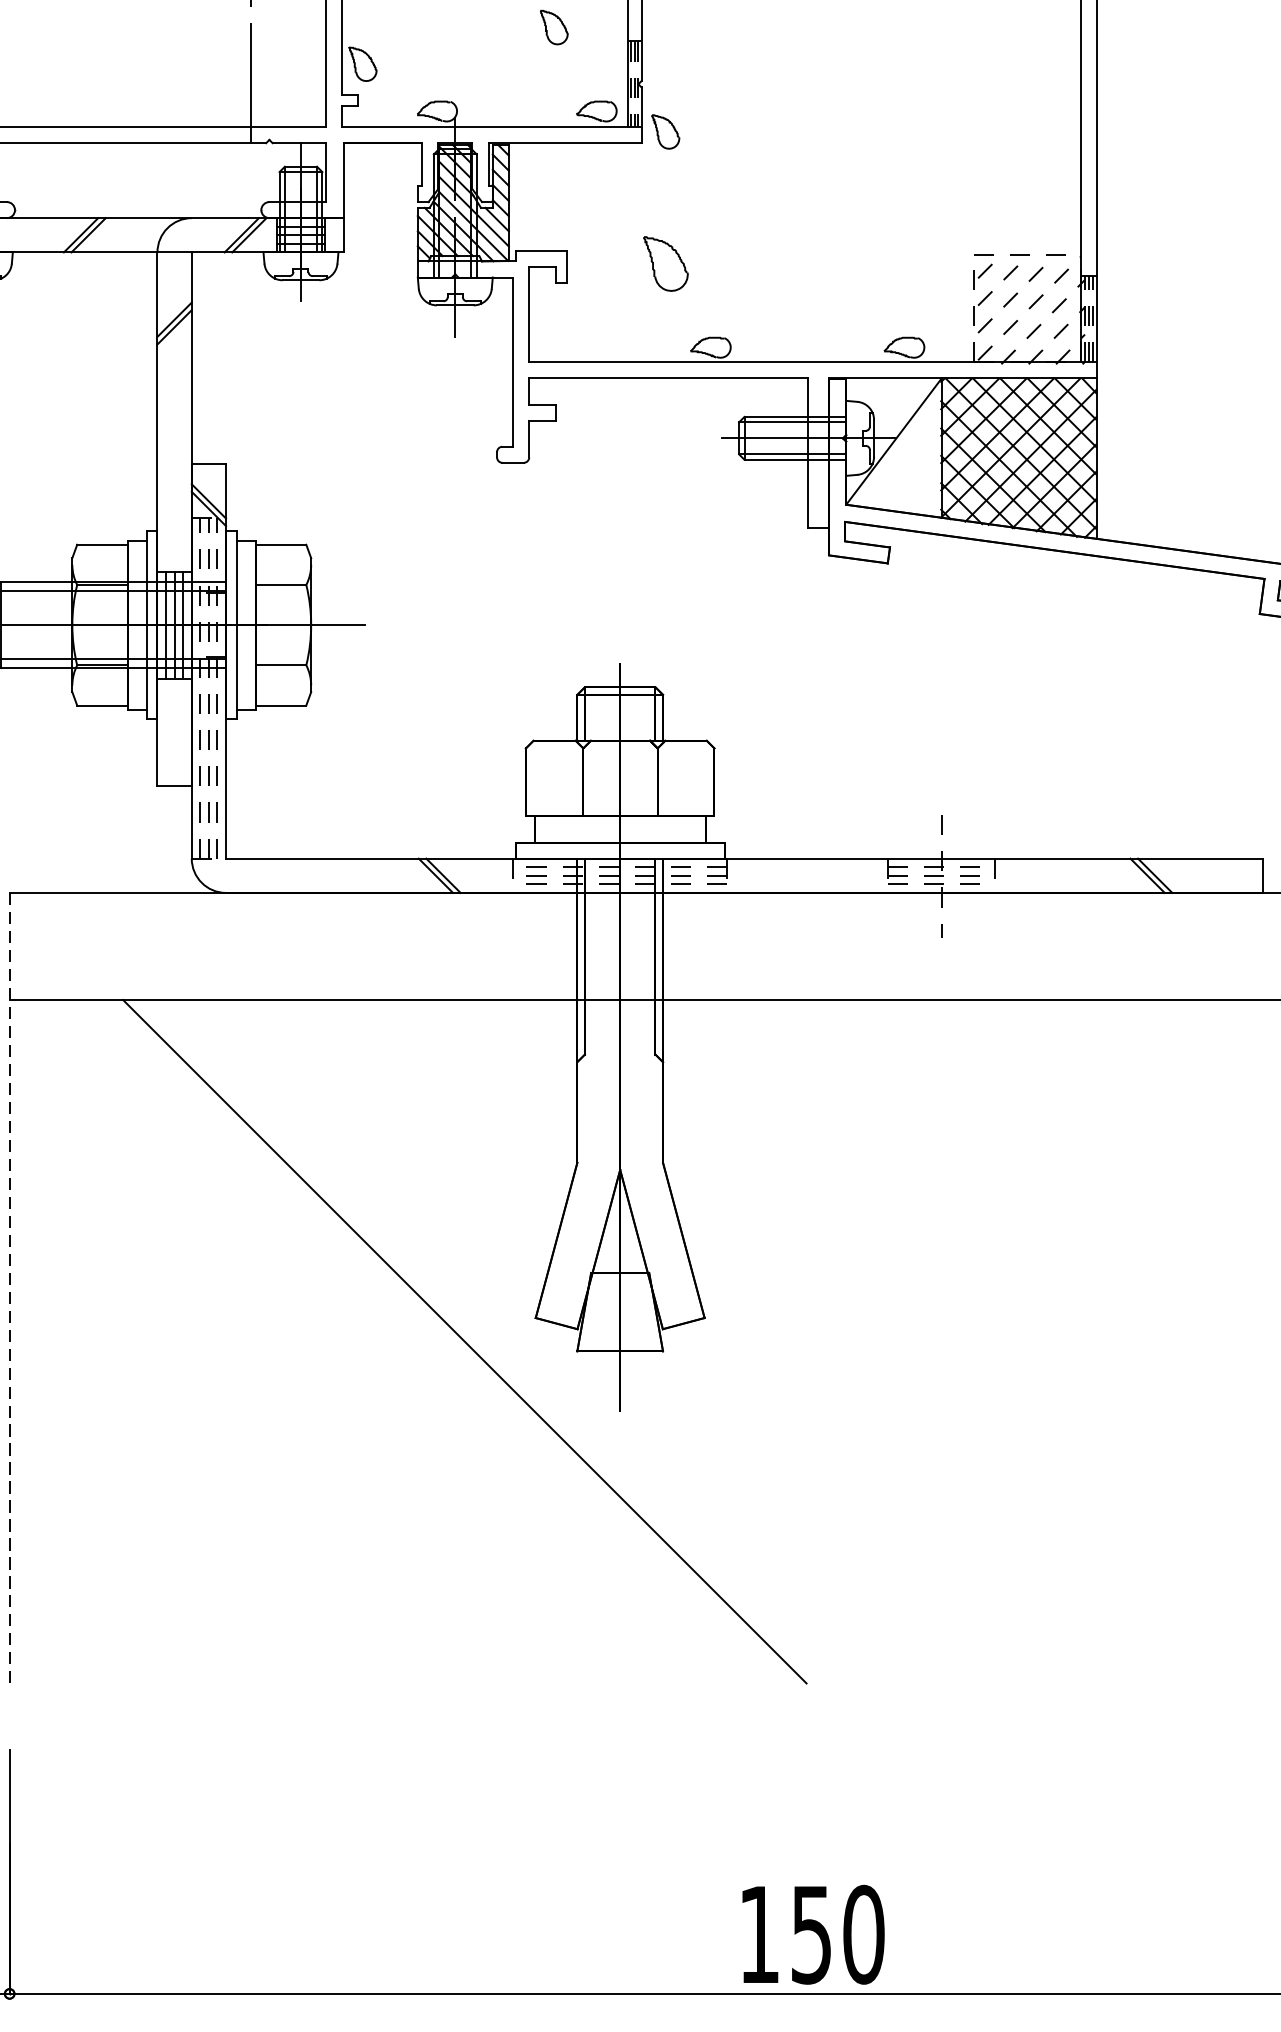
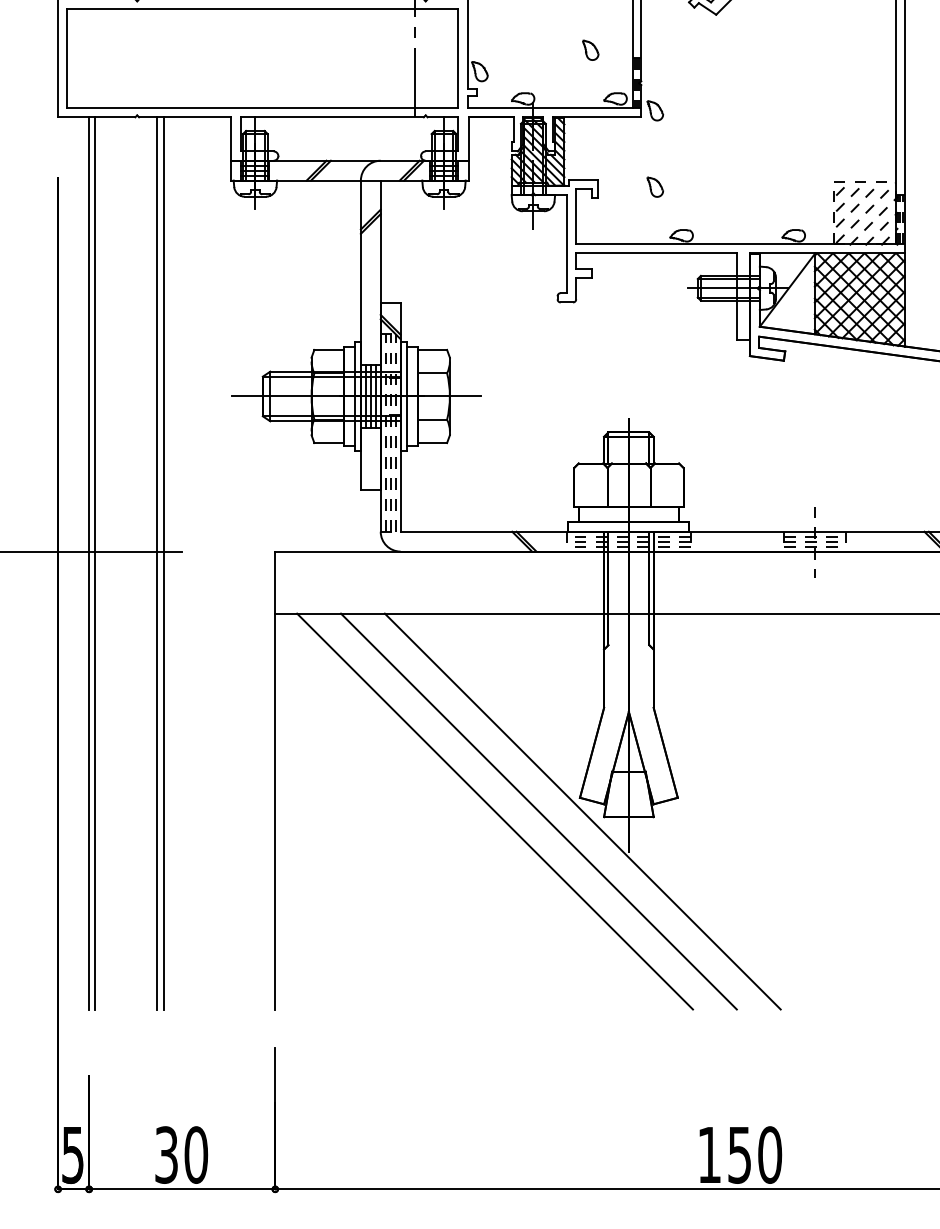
part: (664, 262) -> (654, 186), size x0.62
line: (10, 1288) -> (275, 780), dashed -> solid
line: (389, 1341) -> (495, 811), added
line: (540, 1341) -> (582, 811), added

